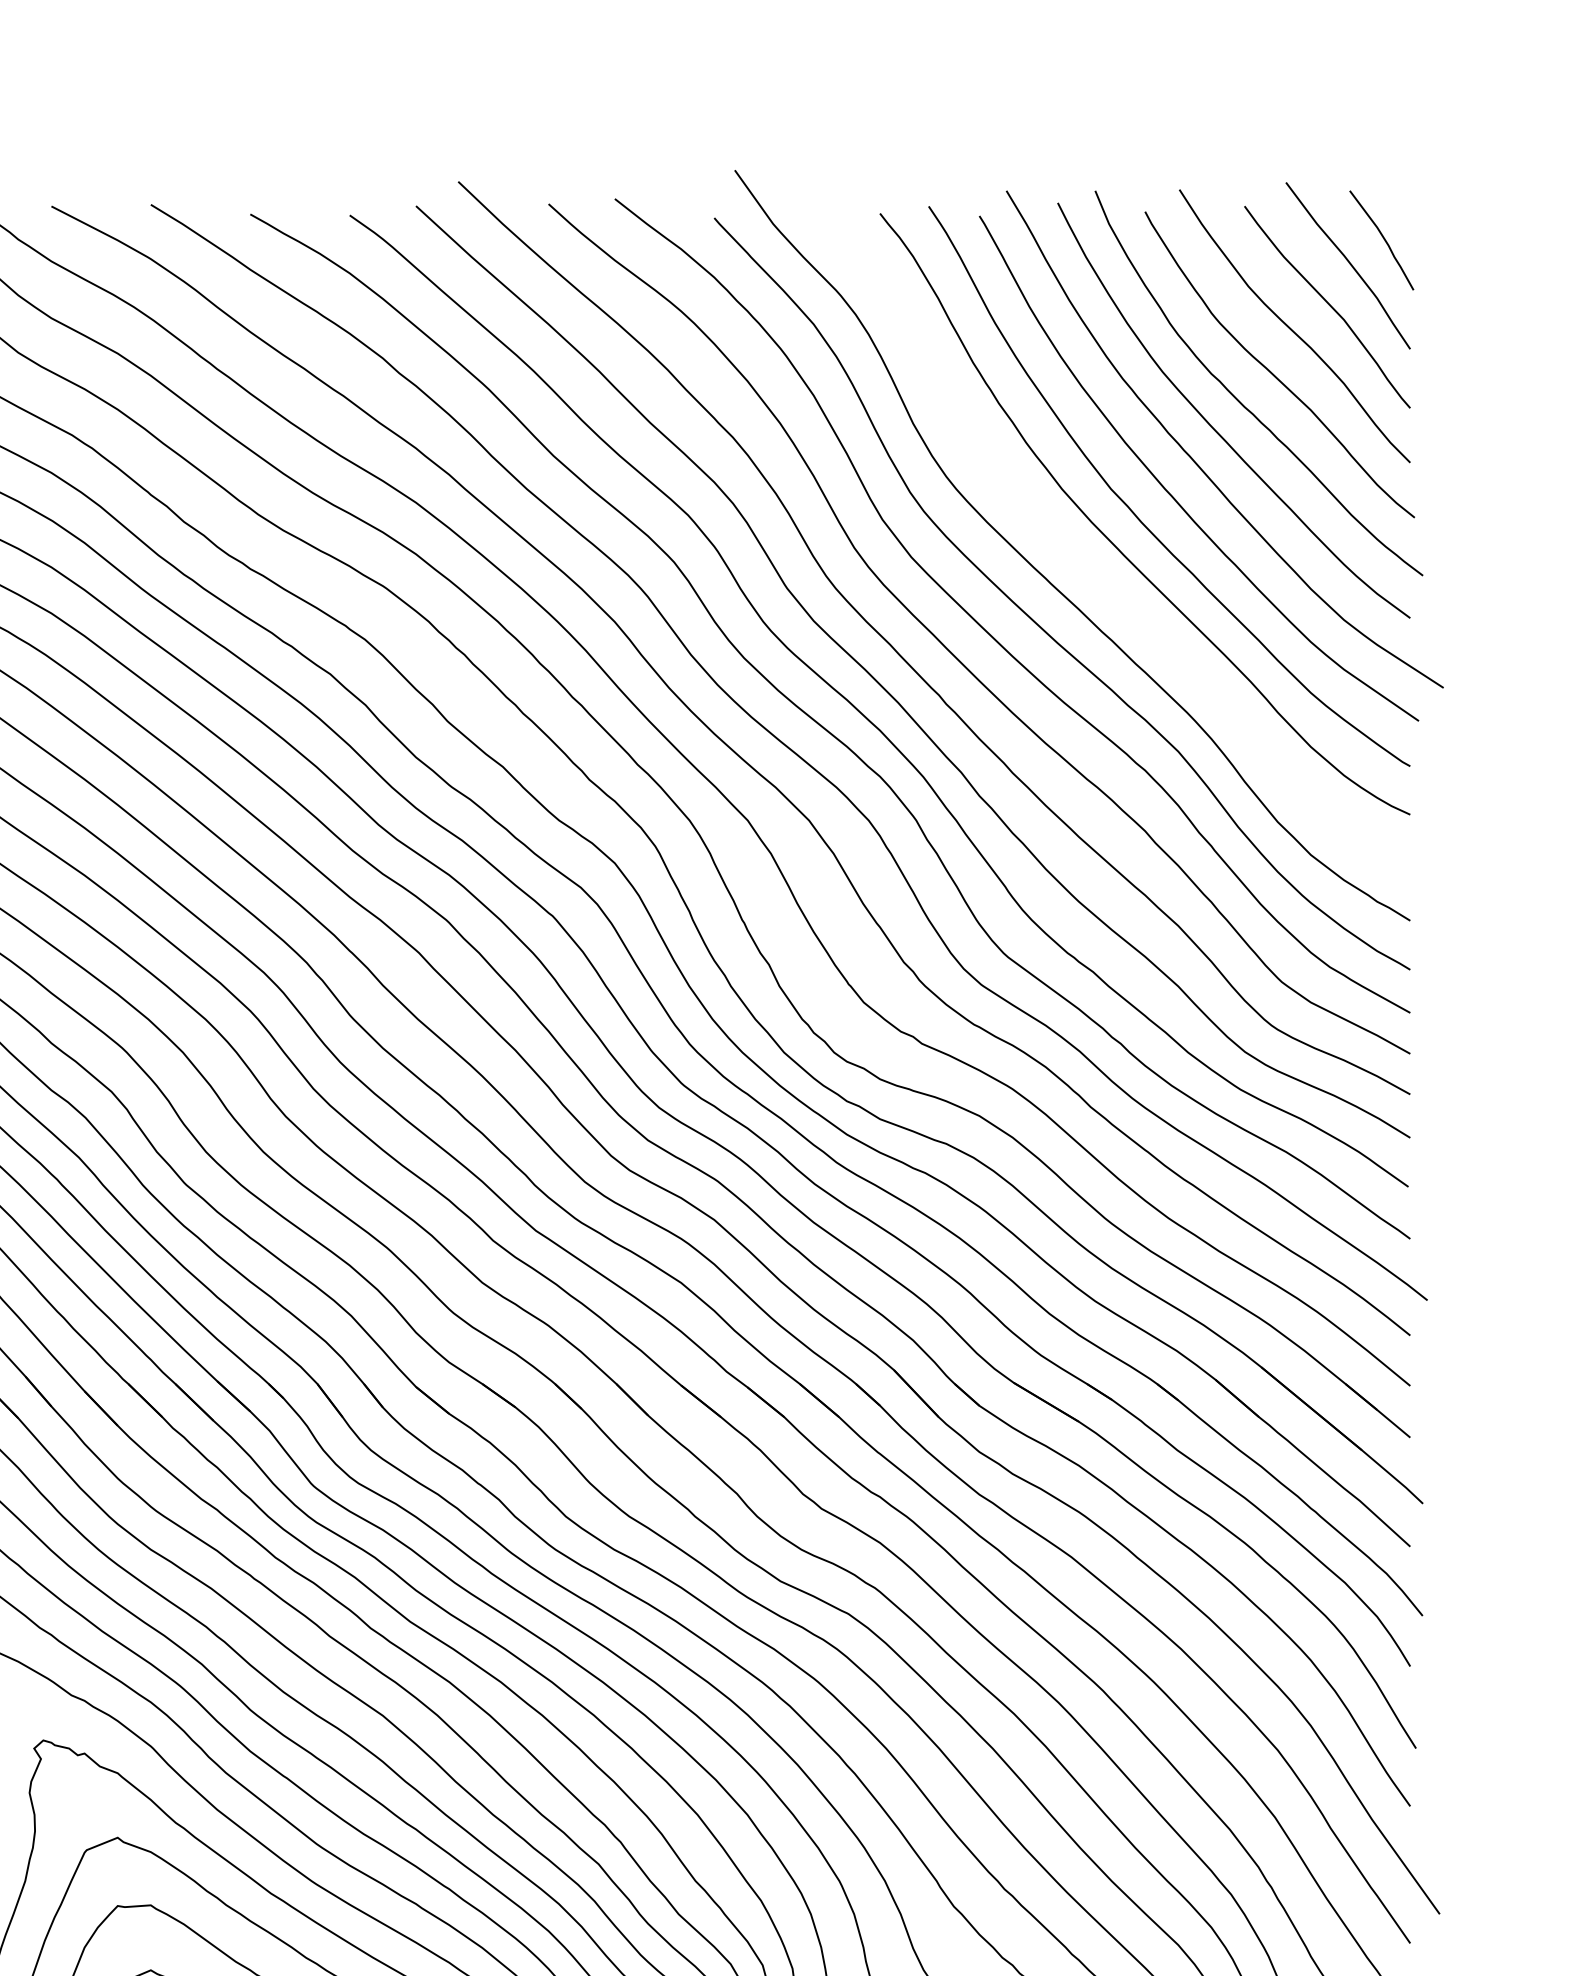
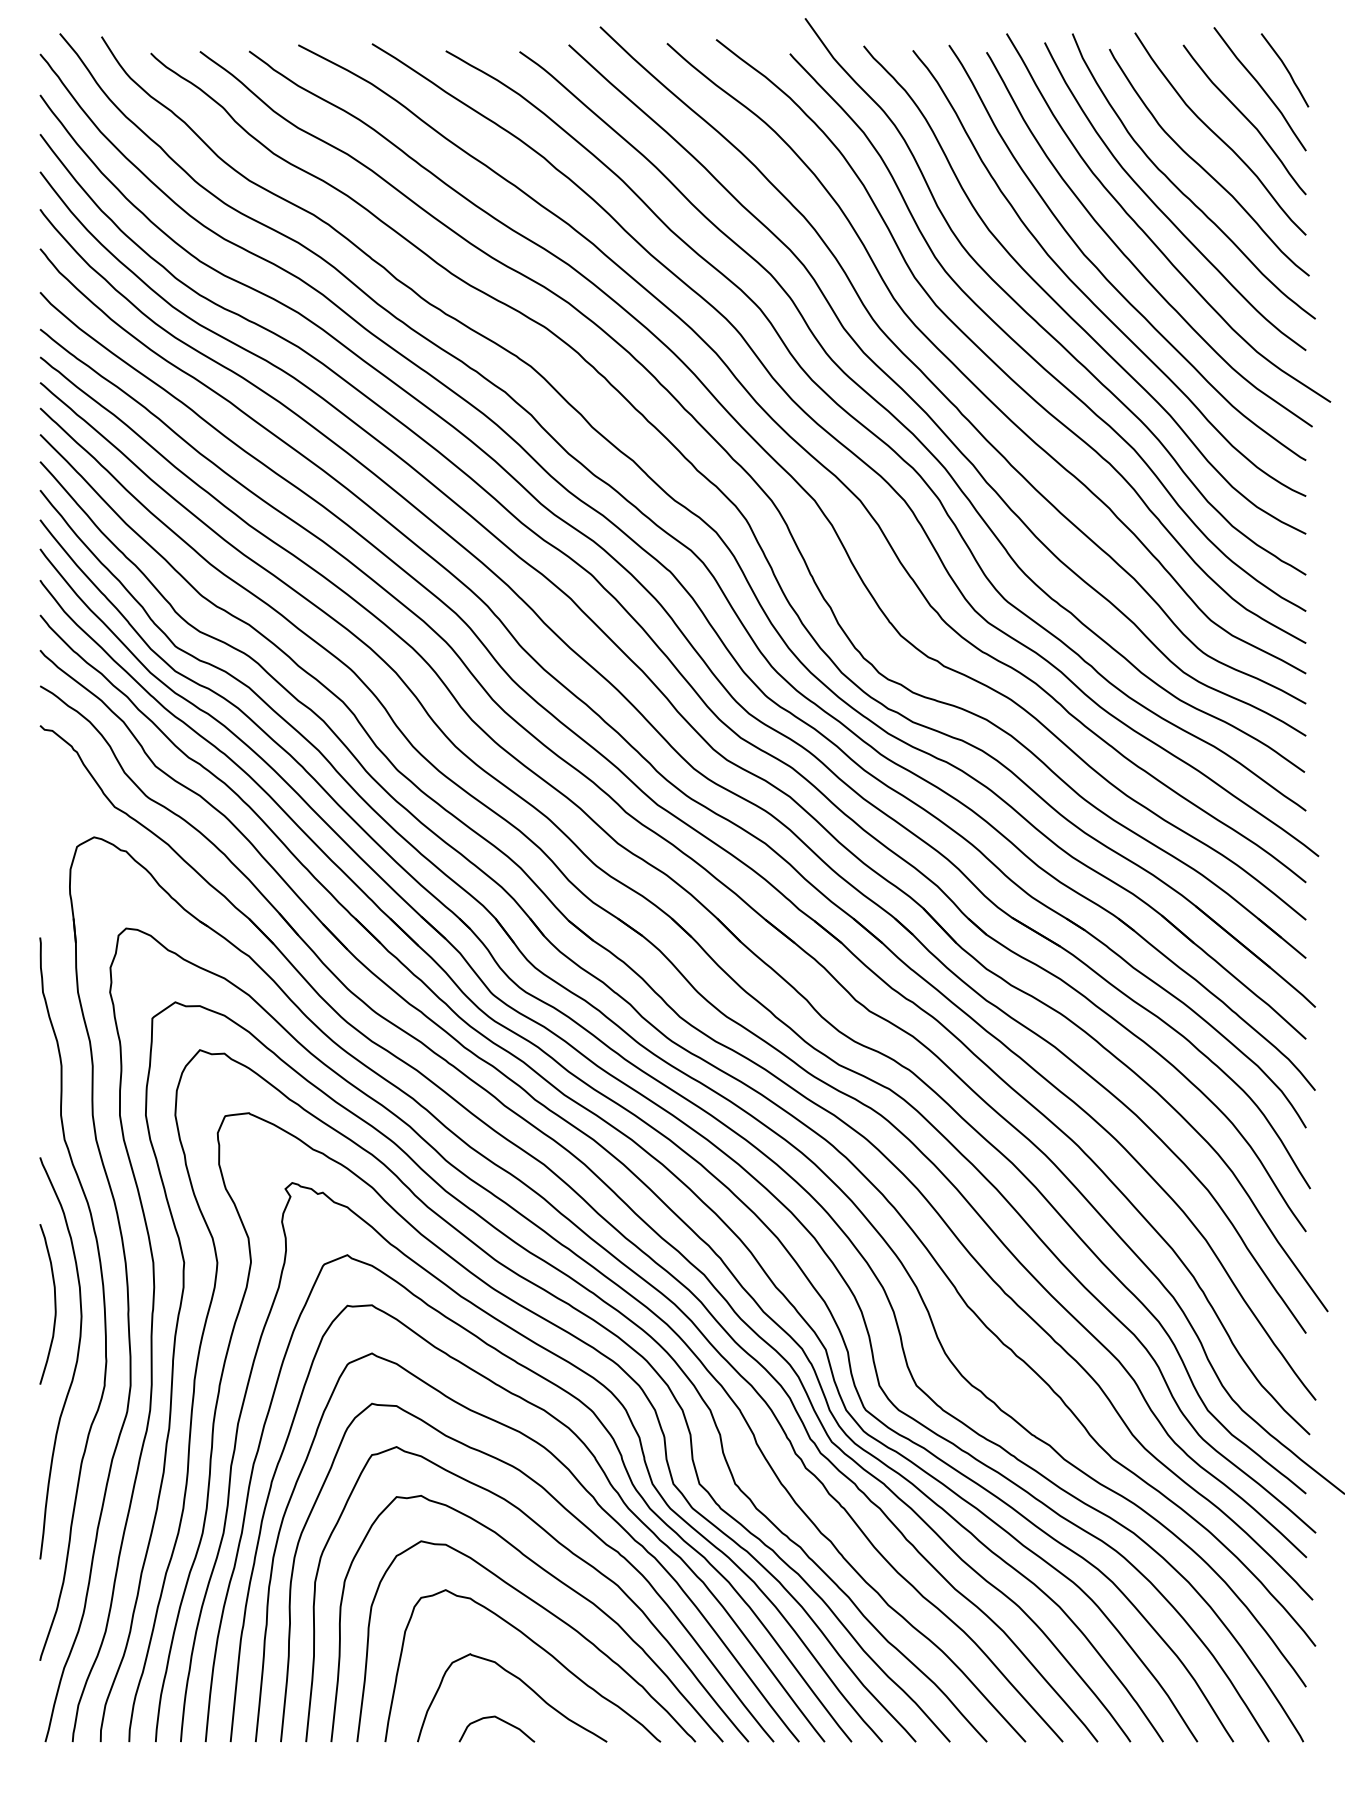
curve: (1084, 562) -> (1064, 309), added

